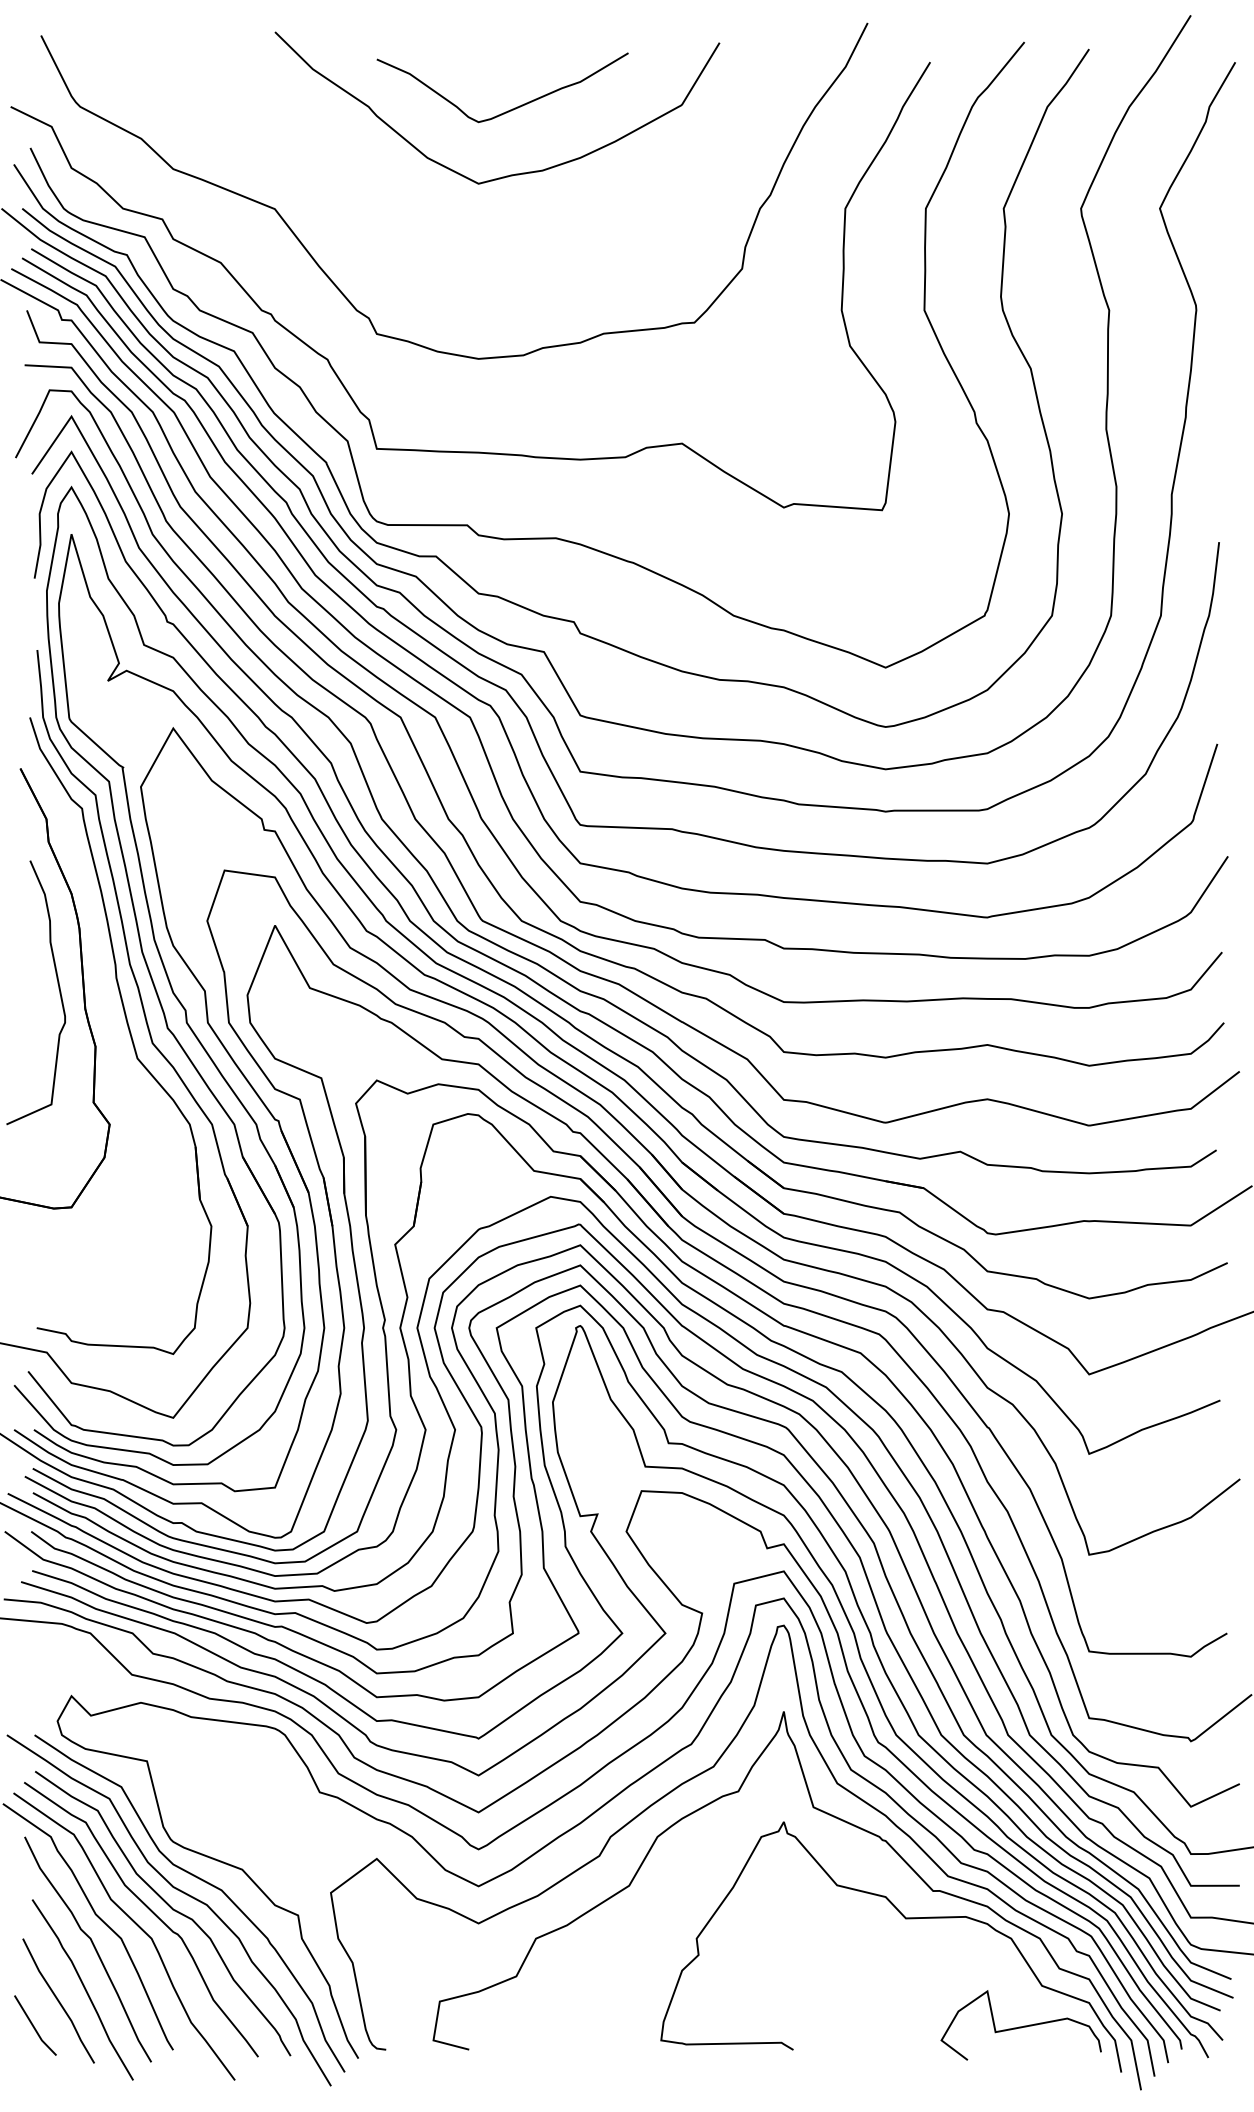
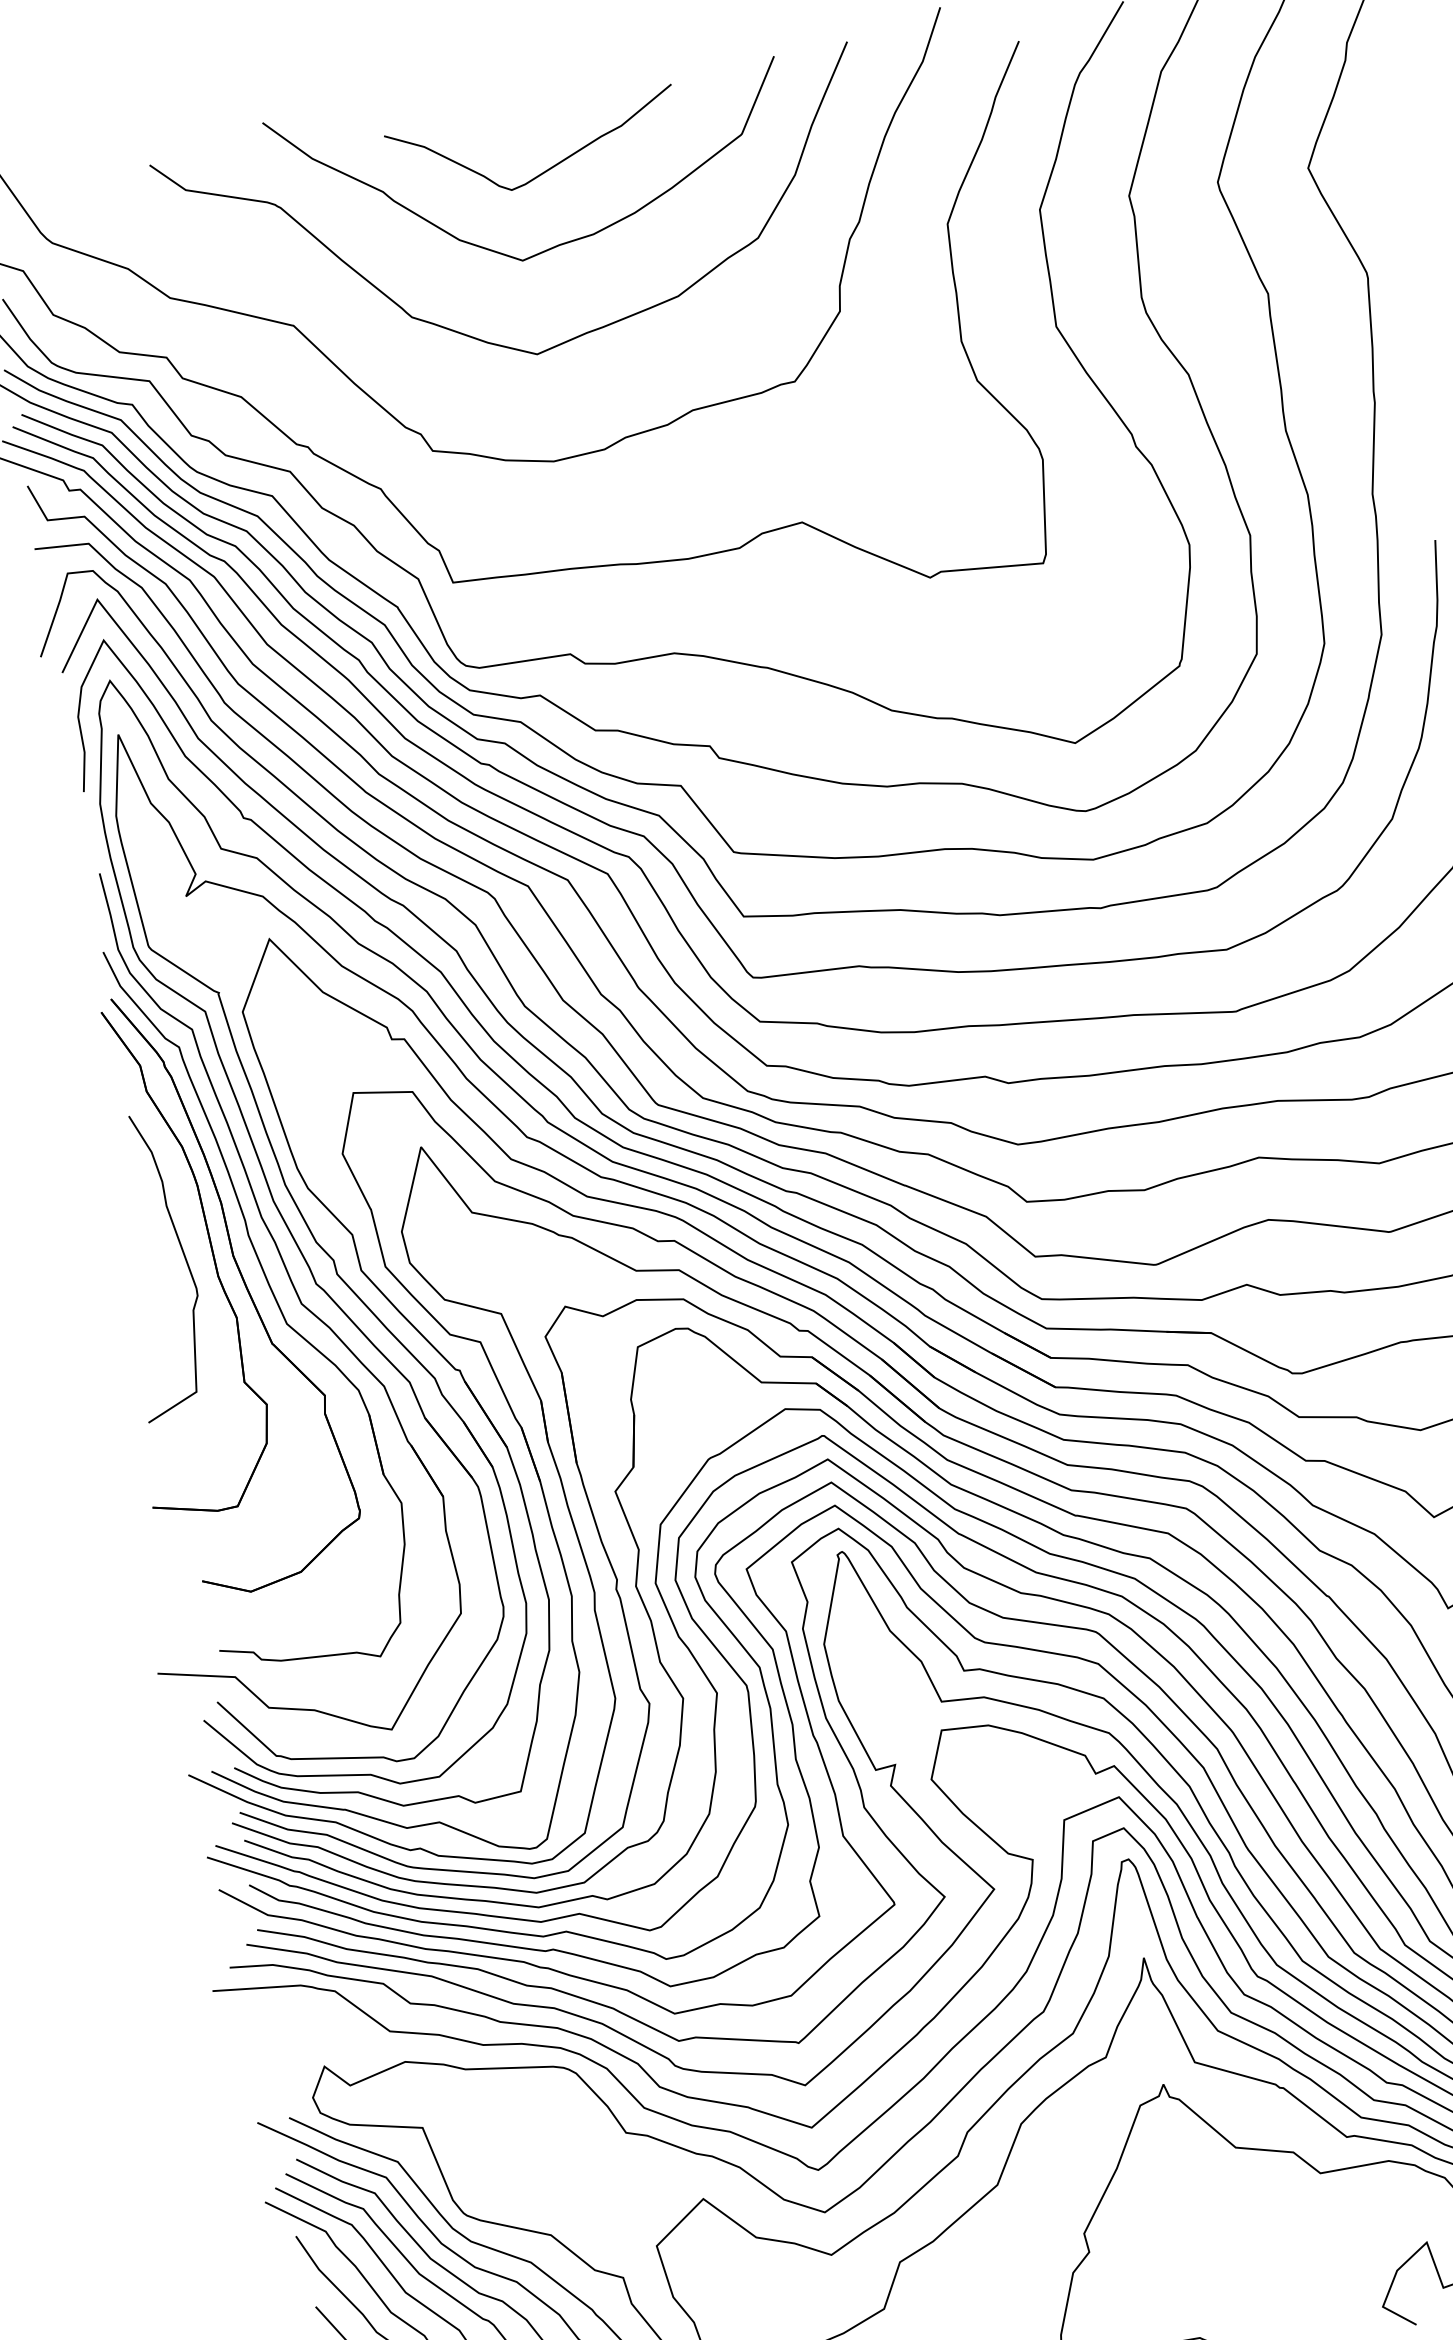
curve: (426, 241) -> (473, 336), added
part: (102, 1020) -> (240, 1286), added

